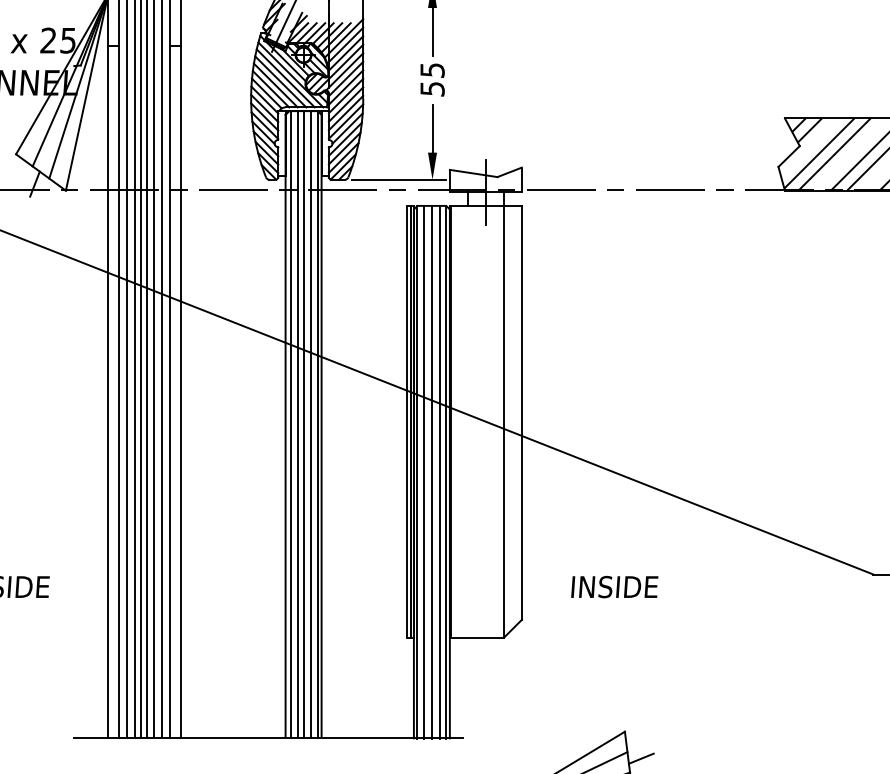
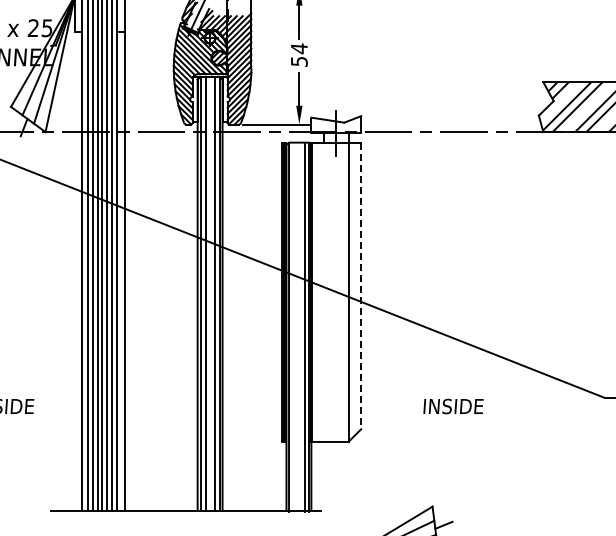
text: (432, 69) -> (299, 48), 55 -> 54
line: (107, 392) -> (74, 271), removed
line: (522, 413) -> (361, 286), solid -> dashed
line: (304, 423) -> (210, 293), removed
line: (424, 471) -> (293, 326), removed
line: (431, 471) -> (298, 326), removed
text: (614, 587) -> (453, 406), moved

